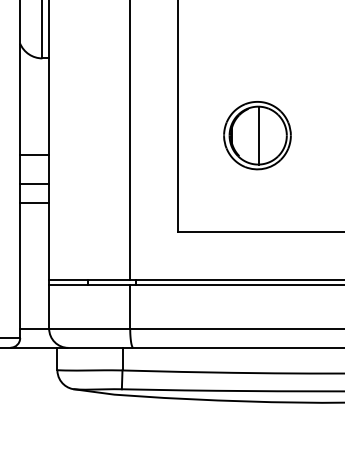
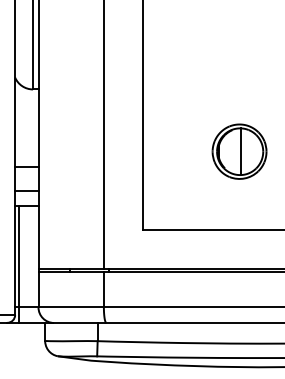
part: (257, 135) -> (239, 151), moved
line: (25, 275) -> (19, 264), added

